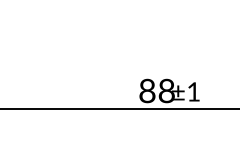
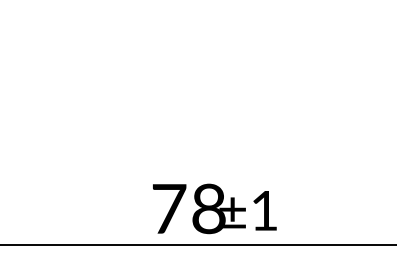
text: (147, 90) -> (169, 207), 88 -> 78

